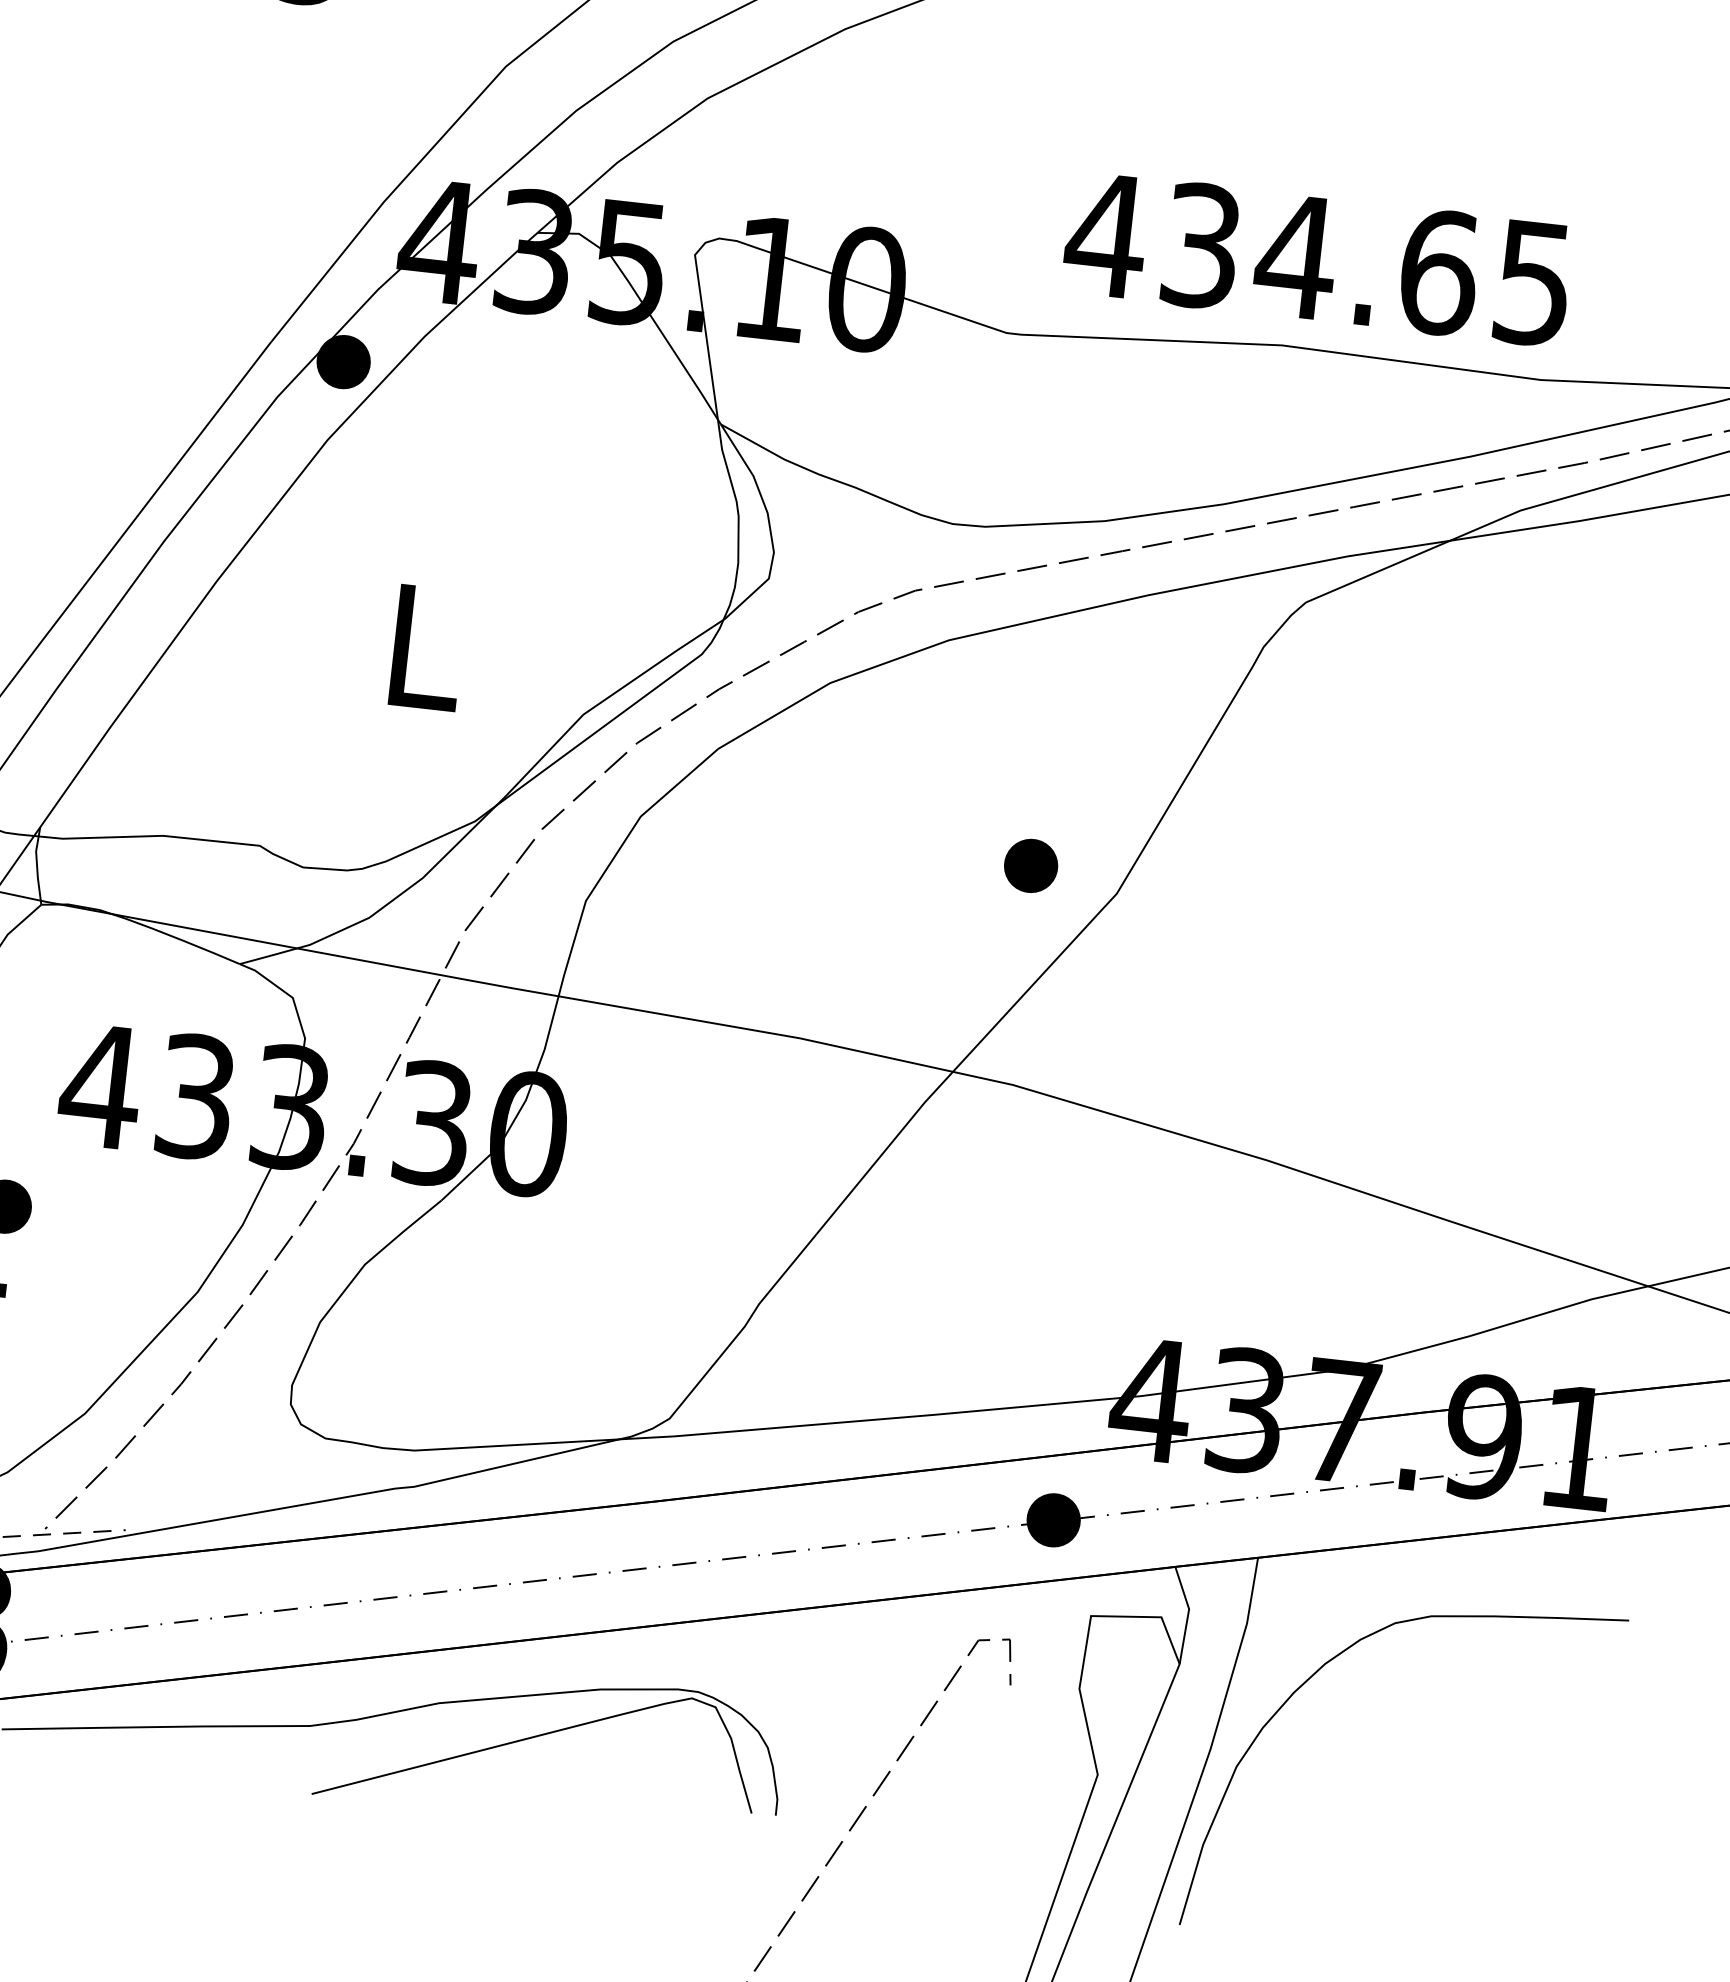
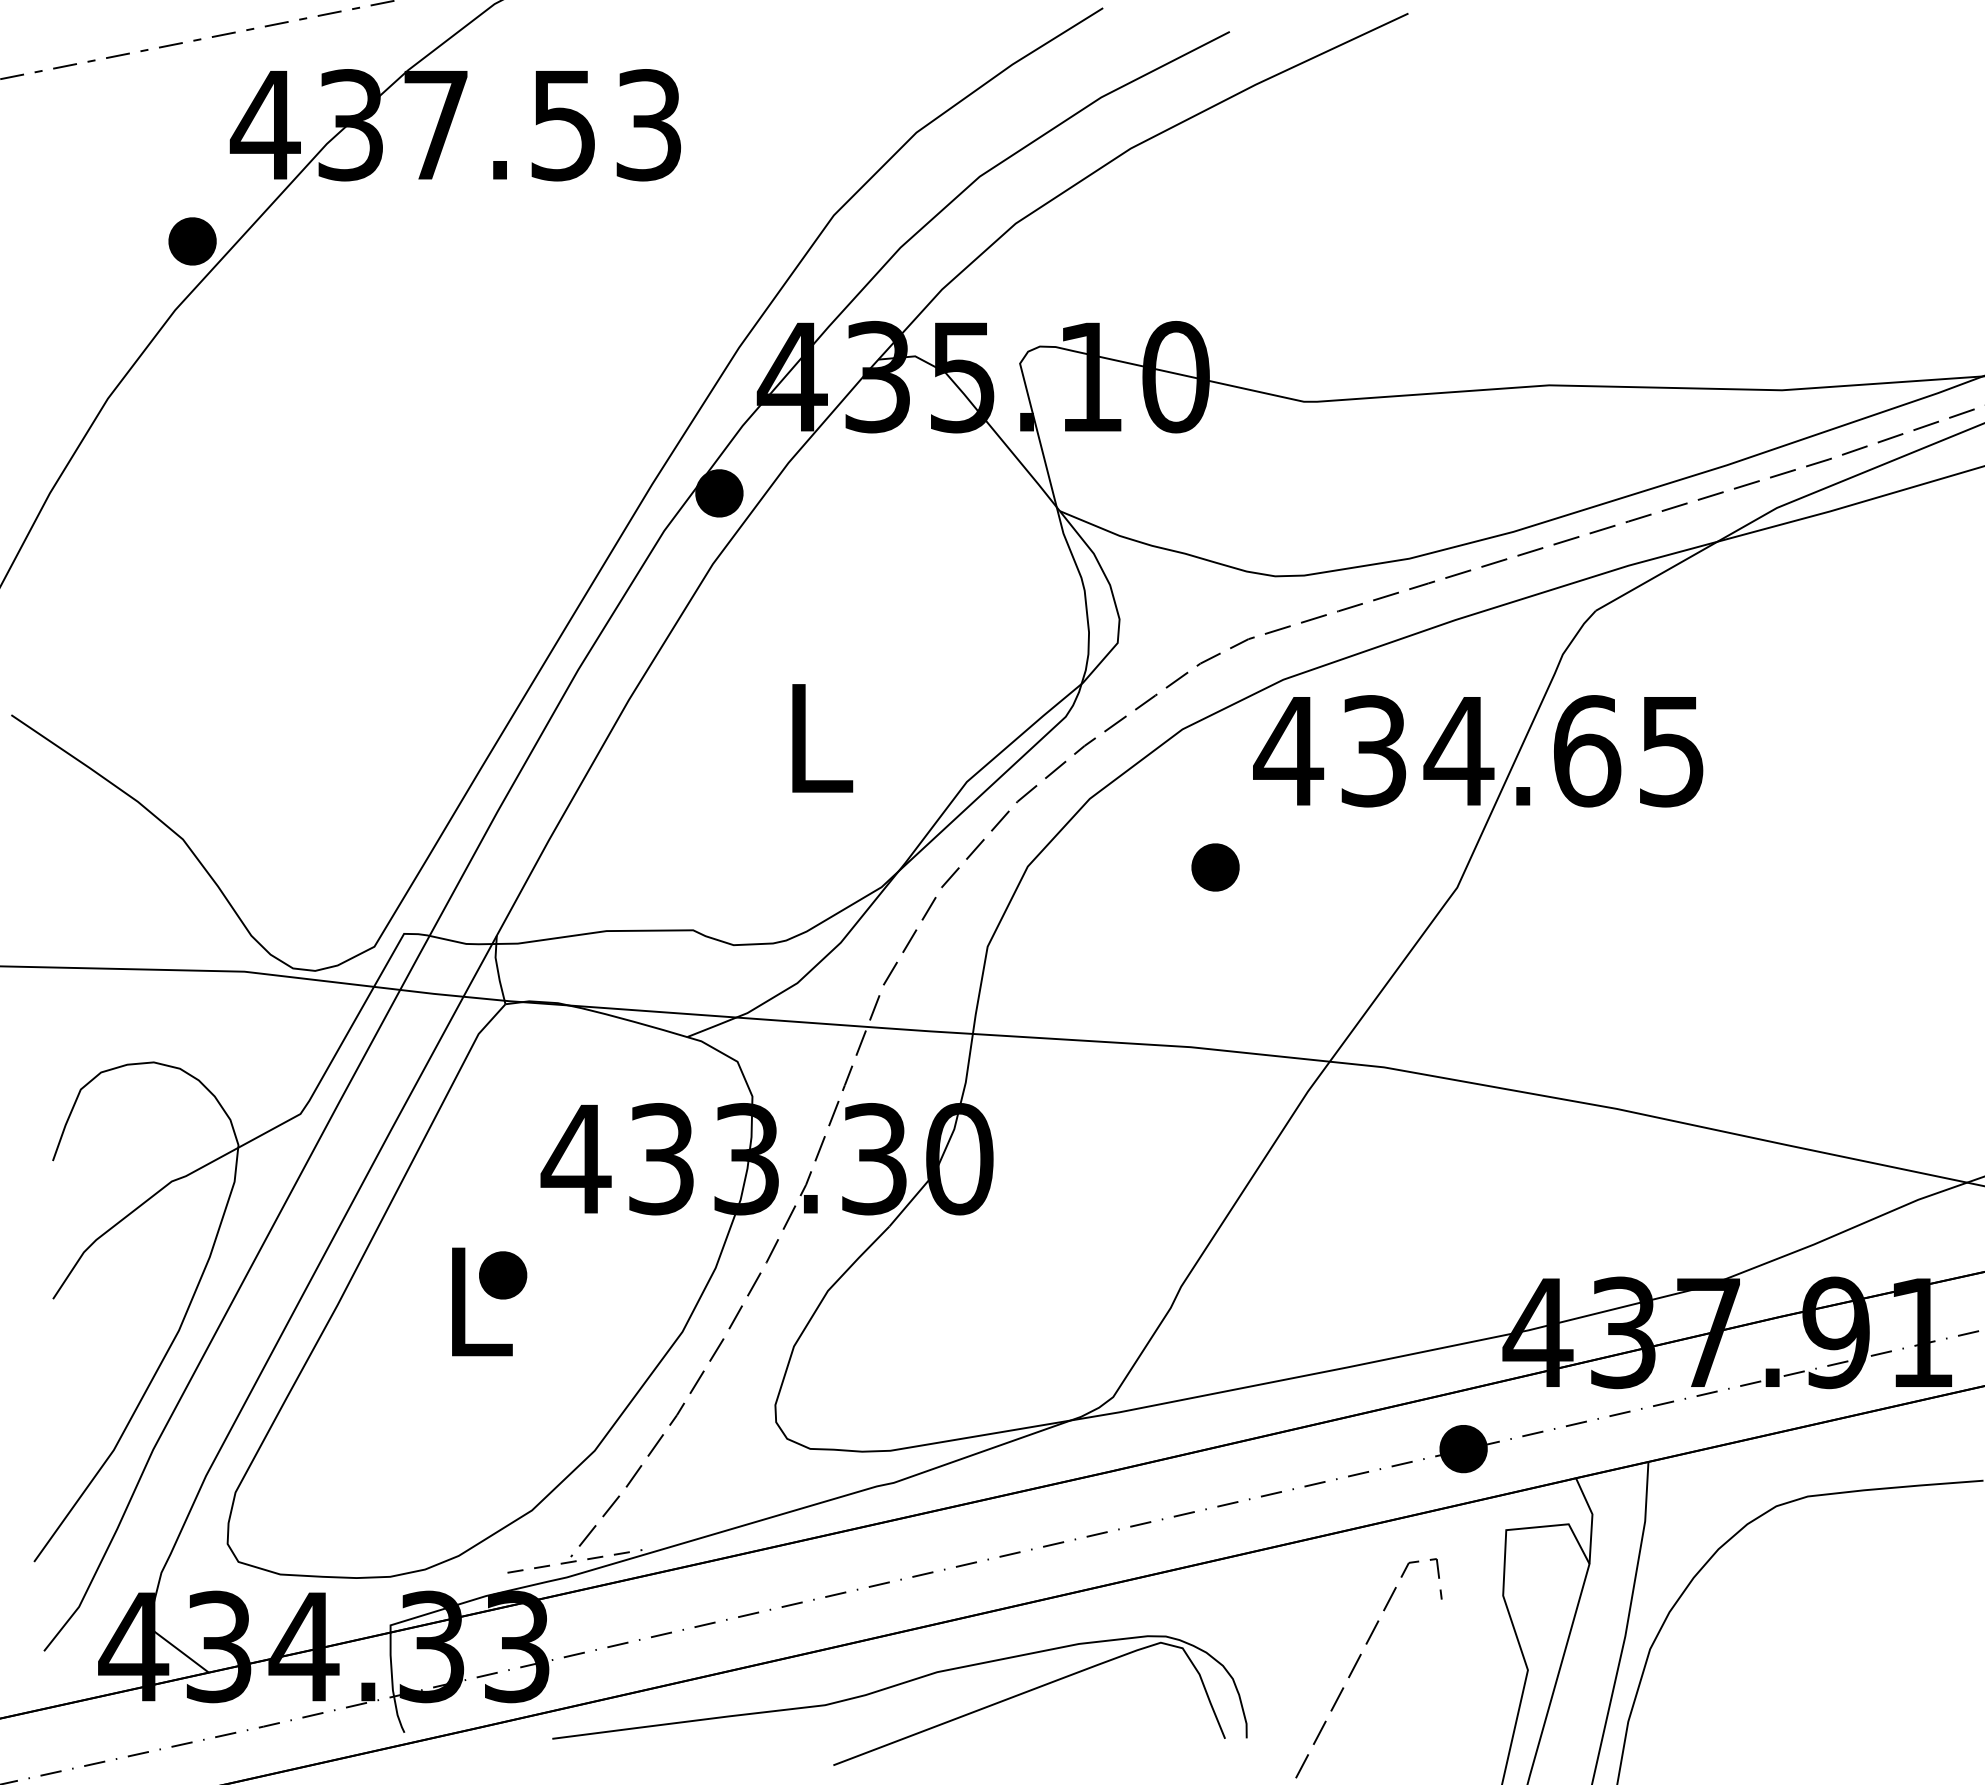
text: (1318, 259) -> (1478, 751), moved
part: (1031, 865) -> (1215, 867), moved

